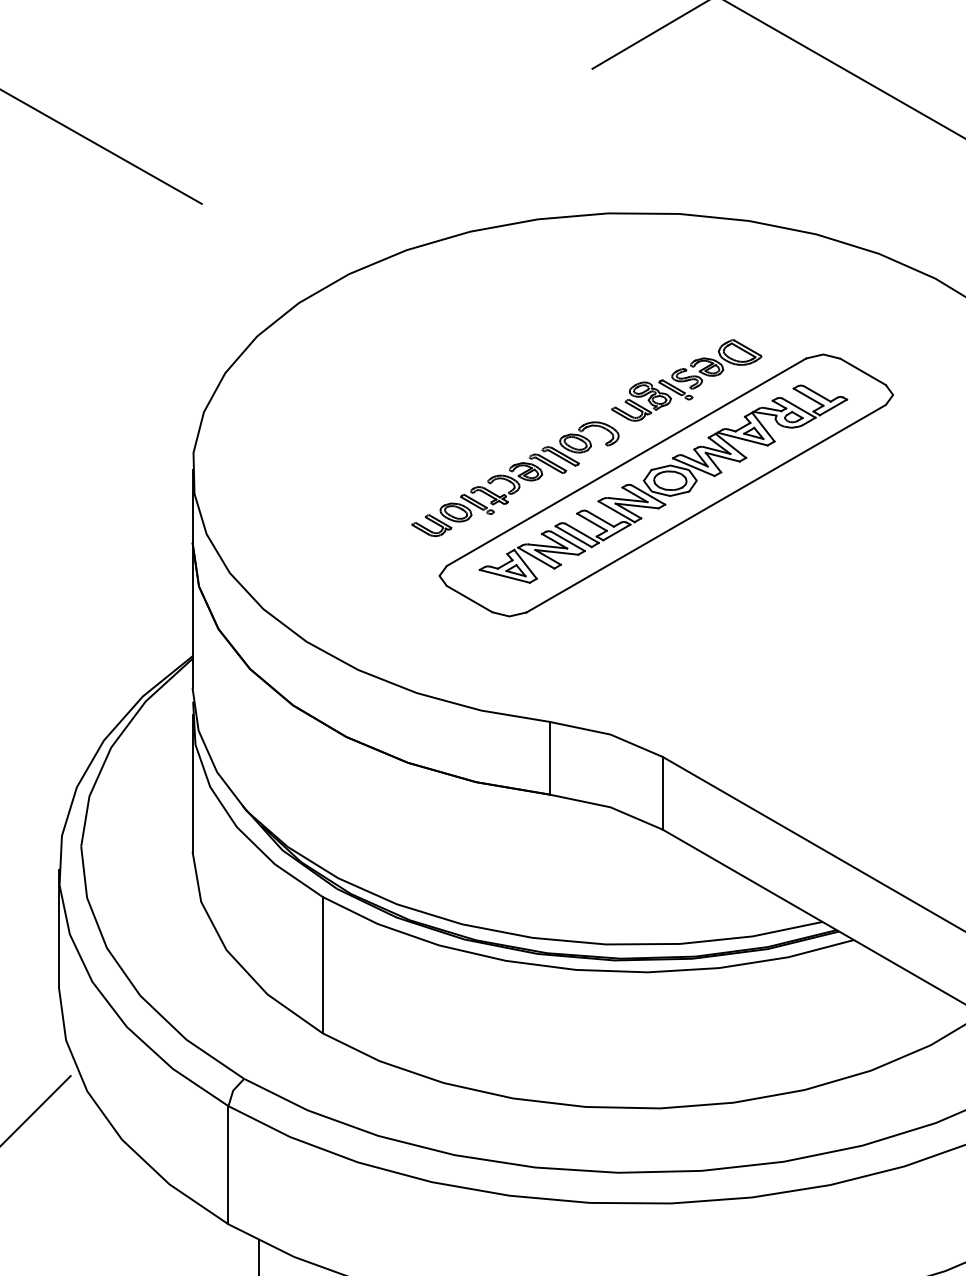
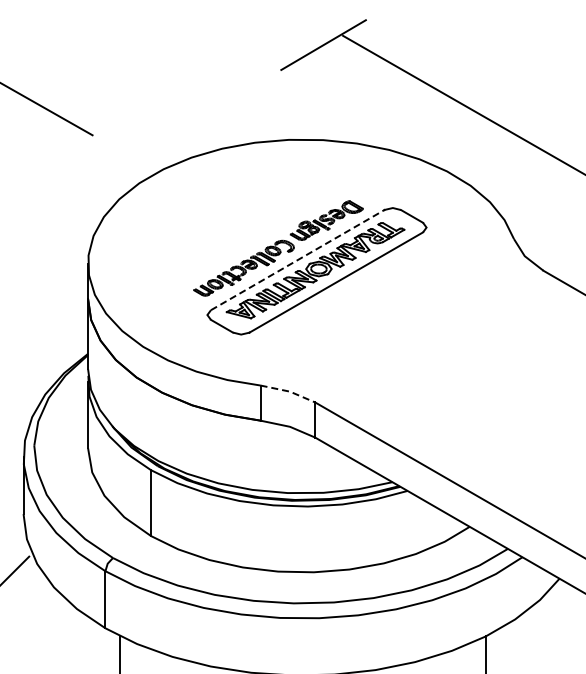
line: (628, 461) -> (298, 259), solid -> dashed
line: (609, 734) -> (289, 391), solid -> dashed

